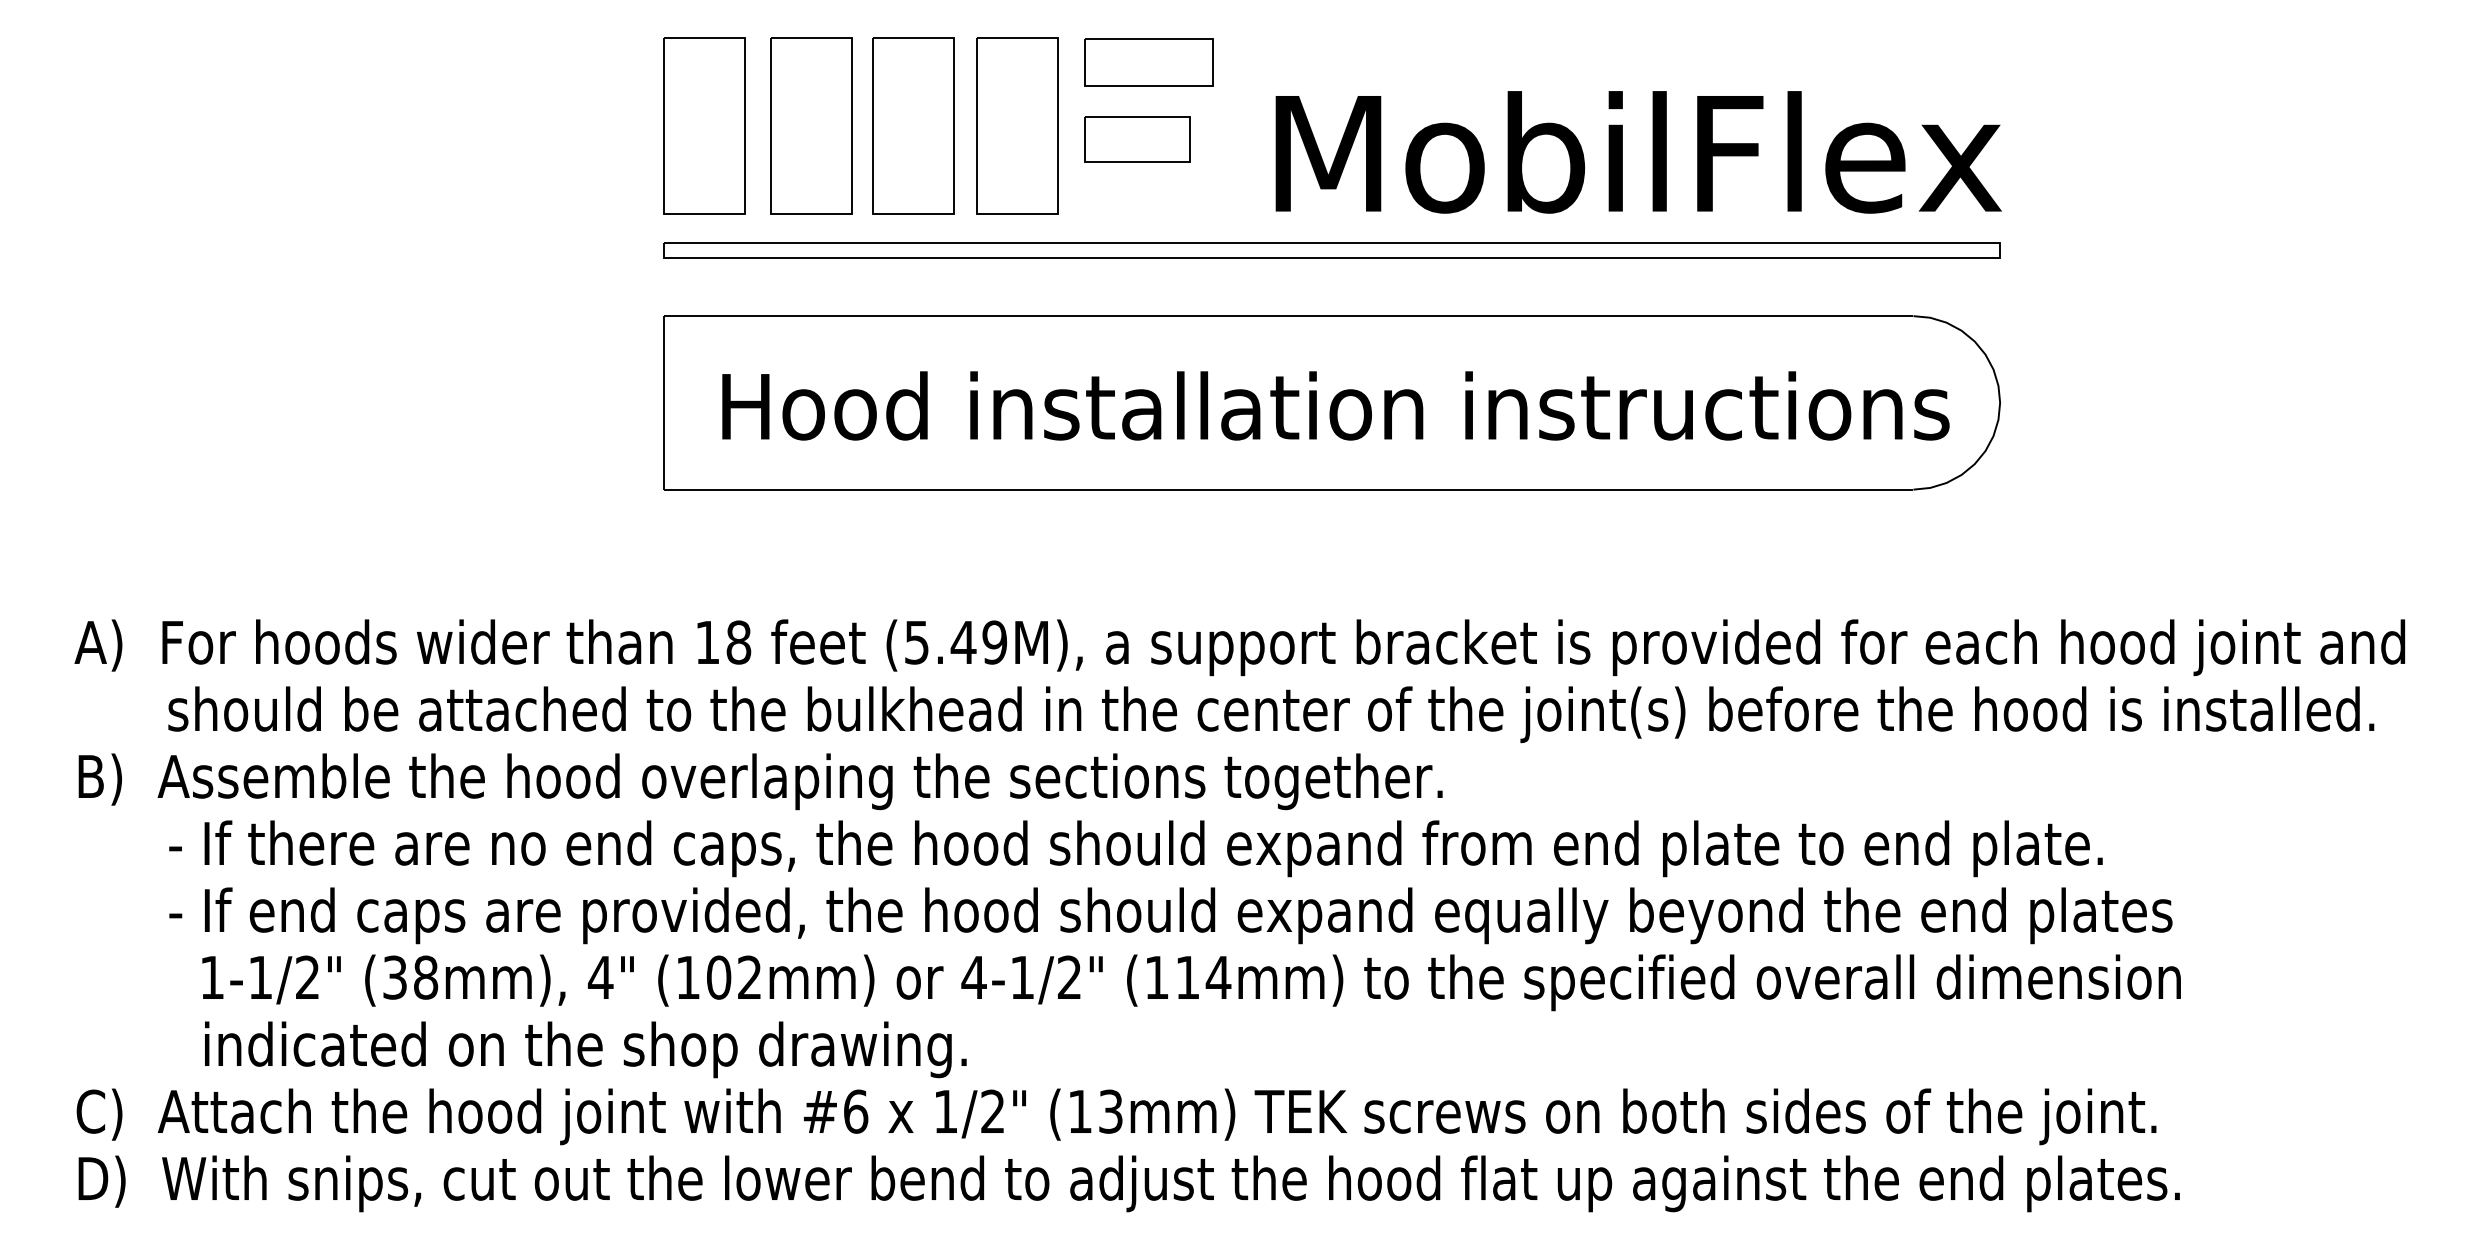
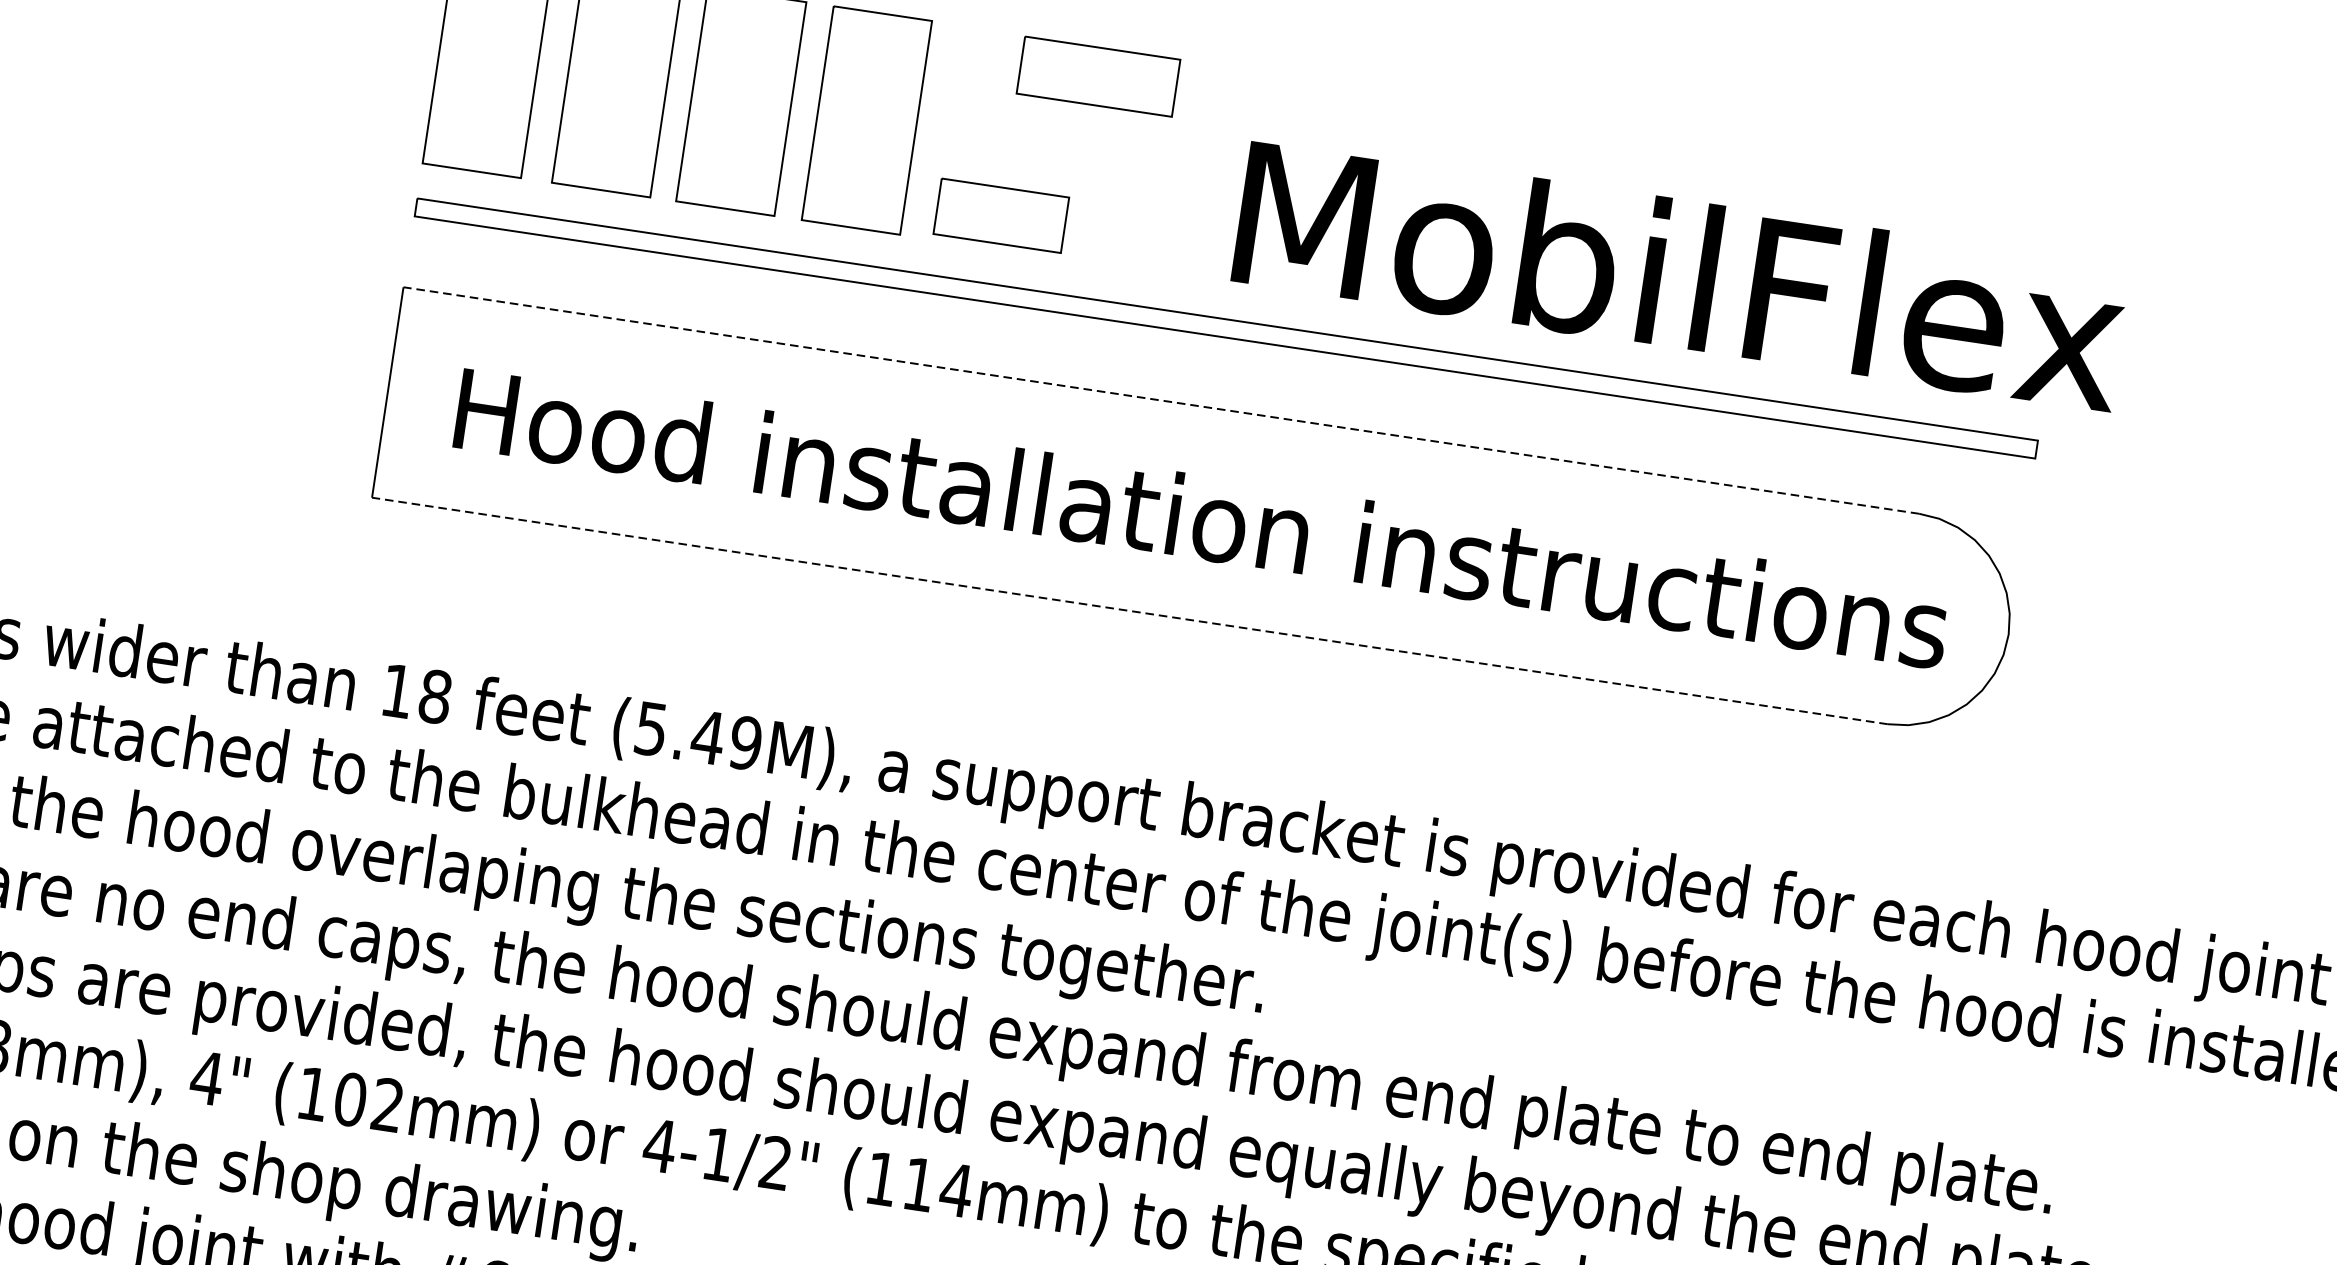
part: (1148, 62) -> (1098, 76), moved
part: (1137, 139) -> (1001, 215), moved
text: (1638, 152) -> (1680, 275), moved
line: (1288, 316) -> (1161, 400), solid -> dashed
line: (1288, 489) -> (1129, 610), solid -> dashed

